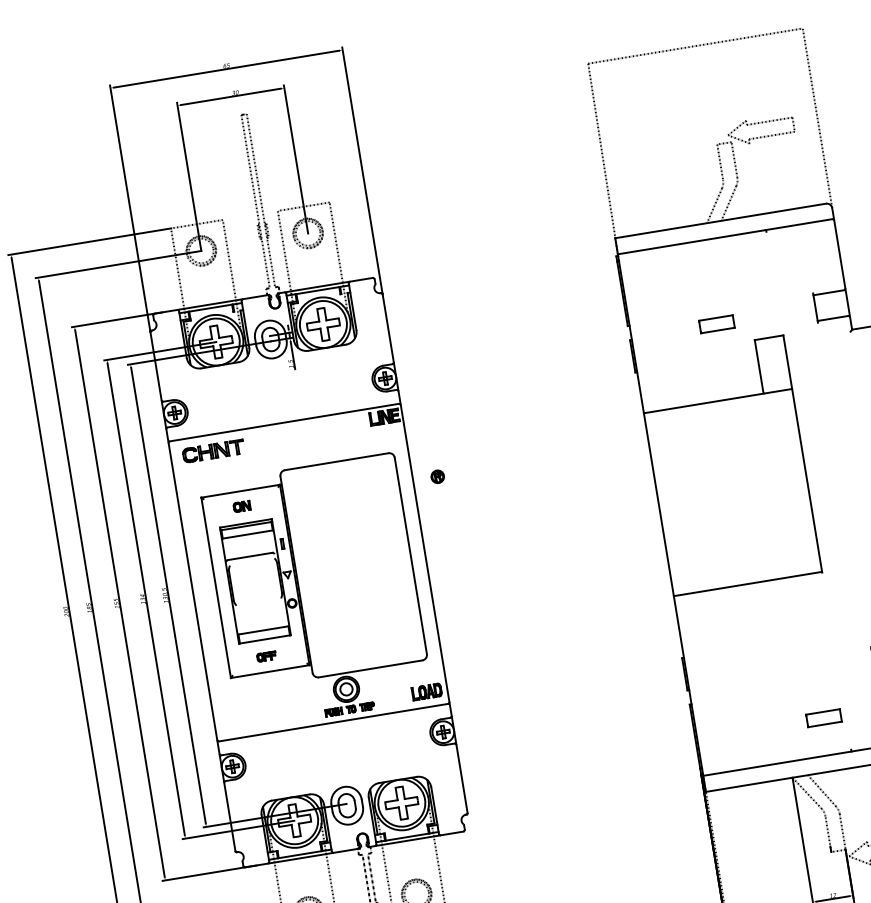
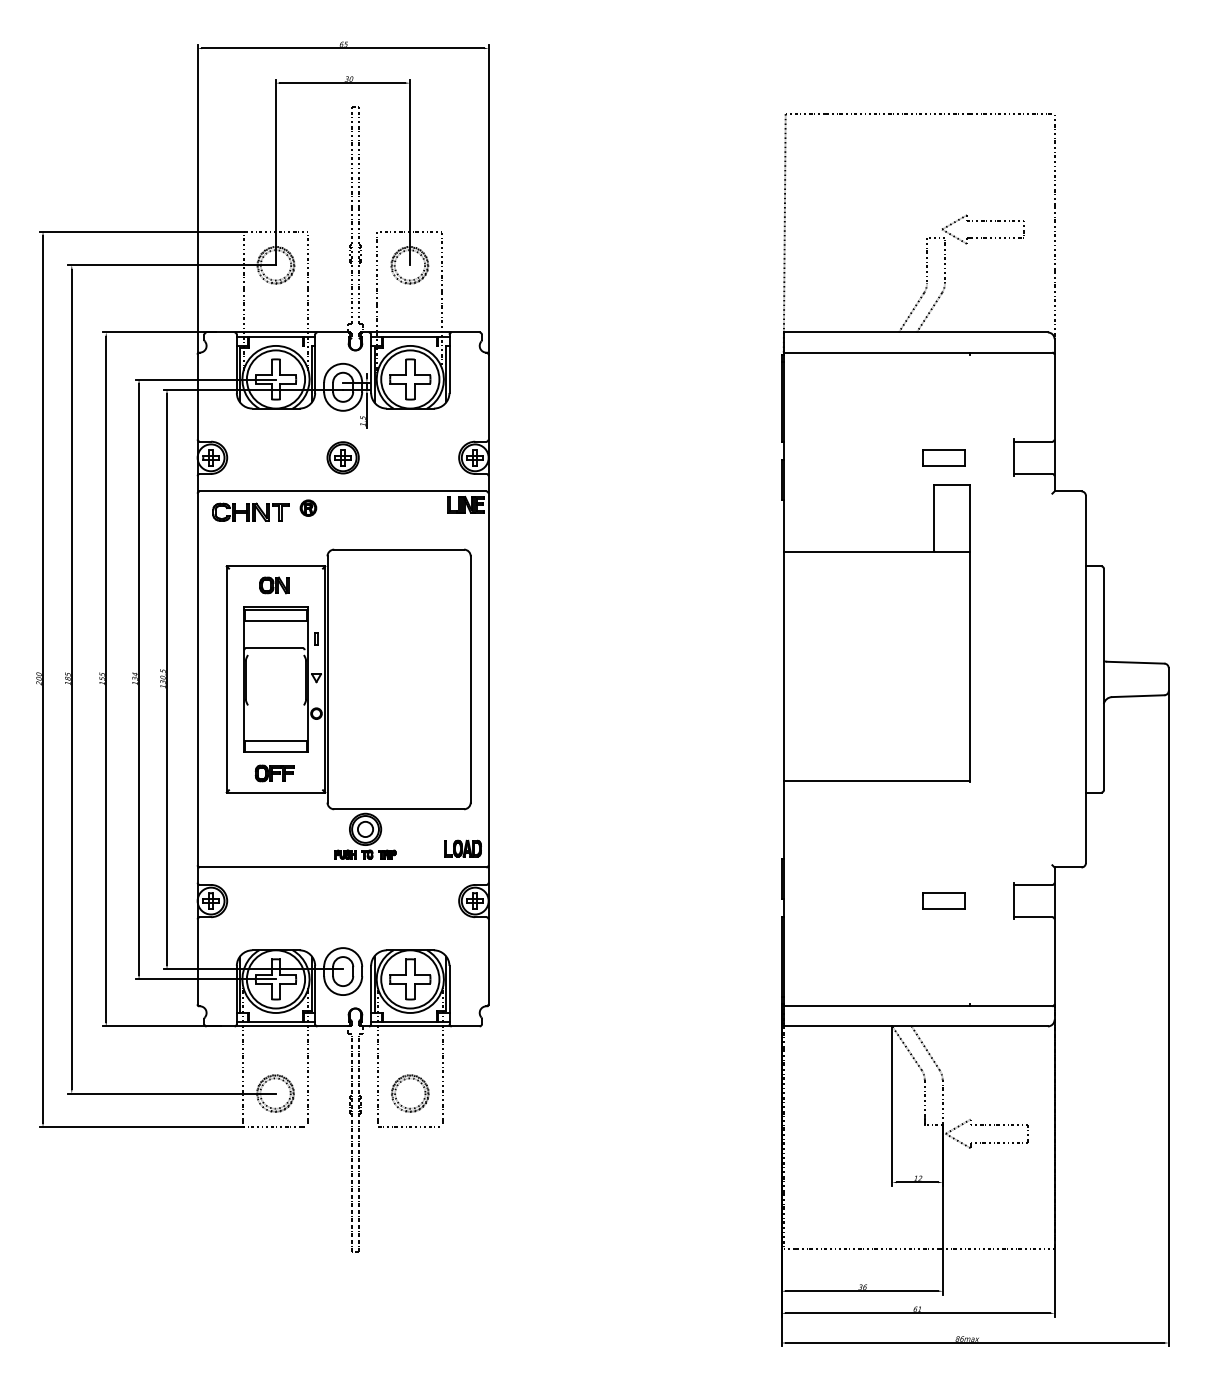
part: (716, 324) -> (943, 457), moved
part: (279, 395) -> (342, 457), added
part: (437, 476) -> (308, 507), moved
part: (241, 506) -> (274, 585), size x1.43
part: (266, 656) -> (274, 773), size x1.67
part: (823, 717) -> (943, 900), moved

